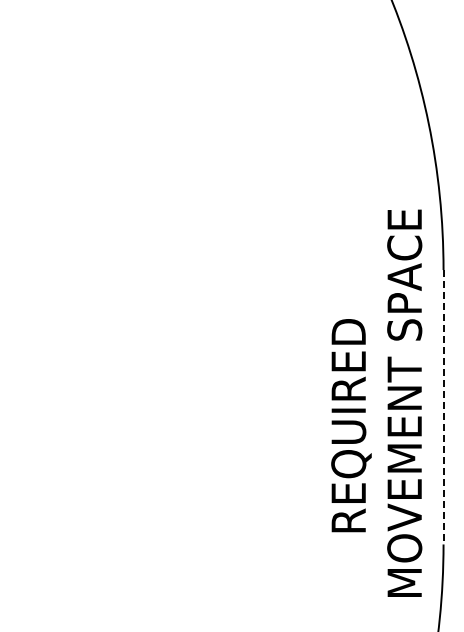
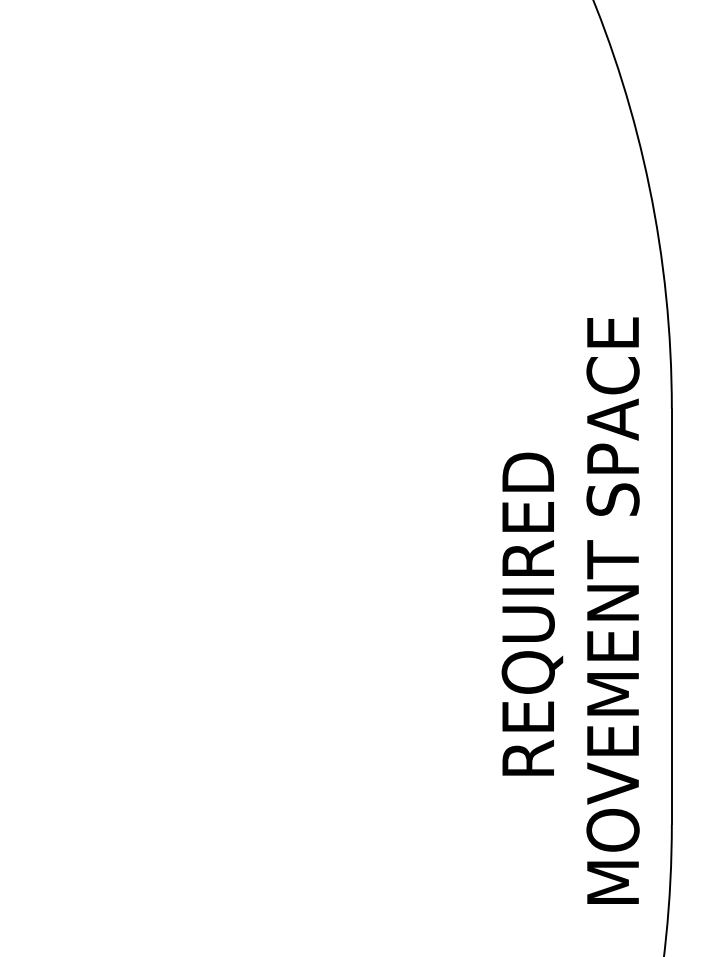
line: (443, 407) -> (671, 617), dashed -> solid
text: (351, 425) -> (532, 614), moved

